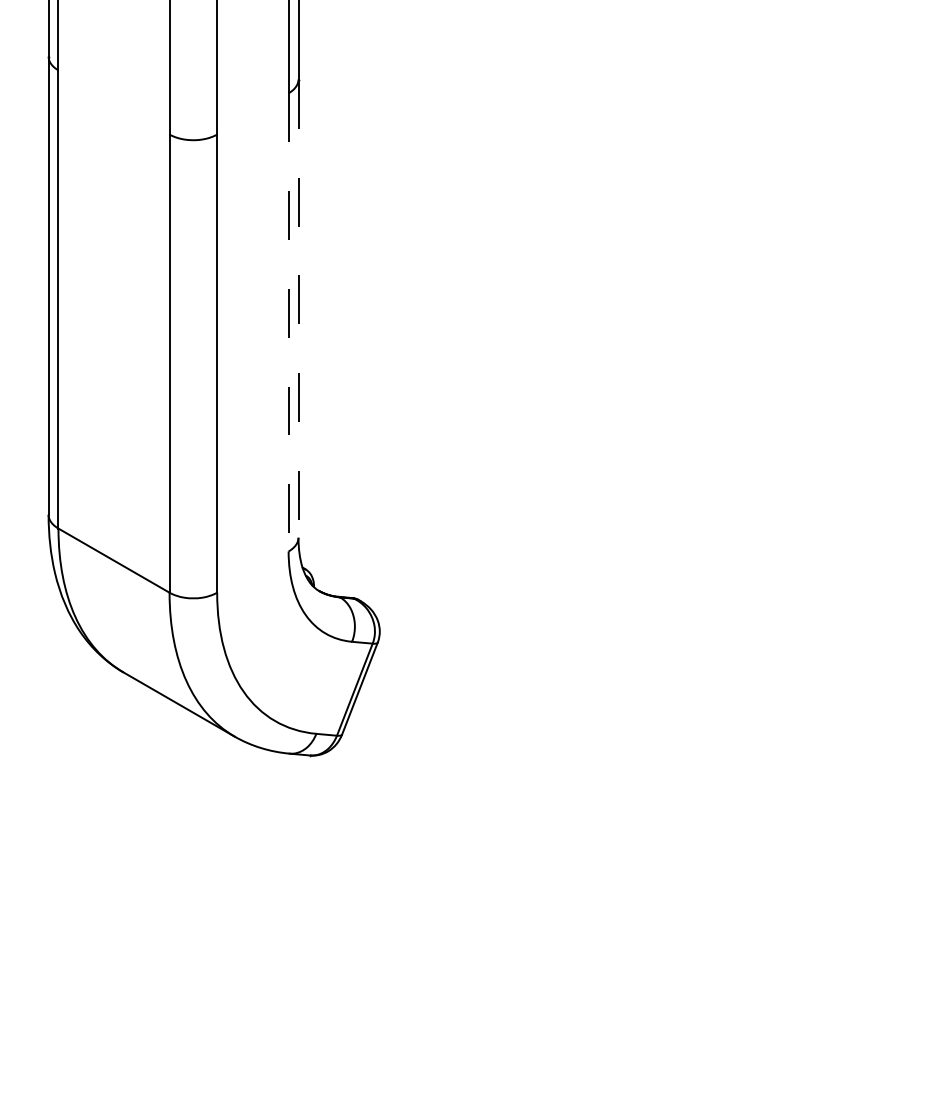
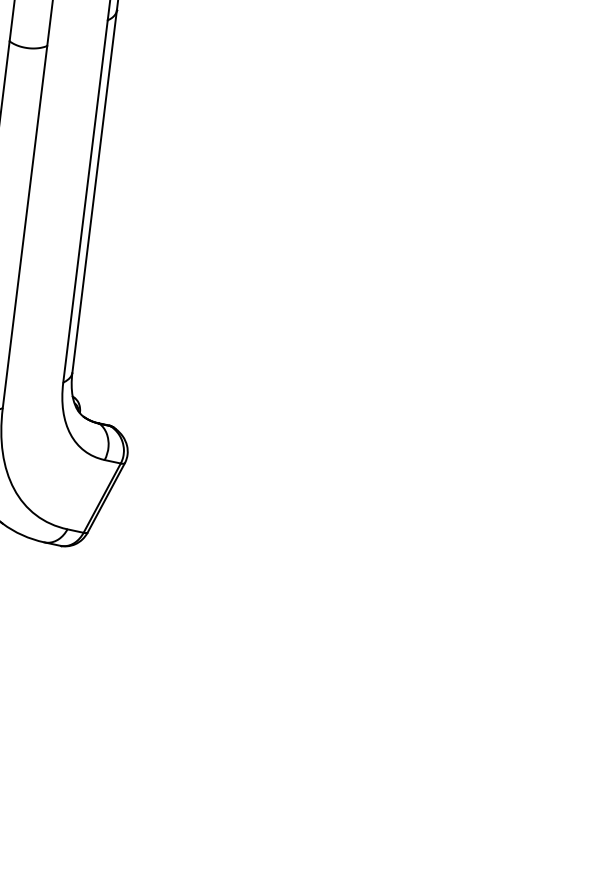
line: (298, 308) -> (94, 191), dashed -> solid
line: (288, 322) -> (85, 201), dashed -> solid

